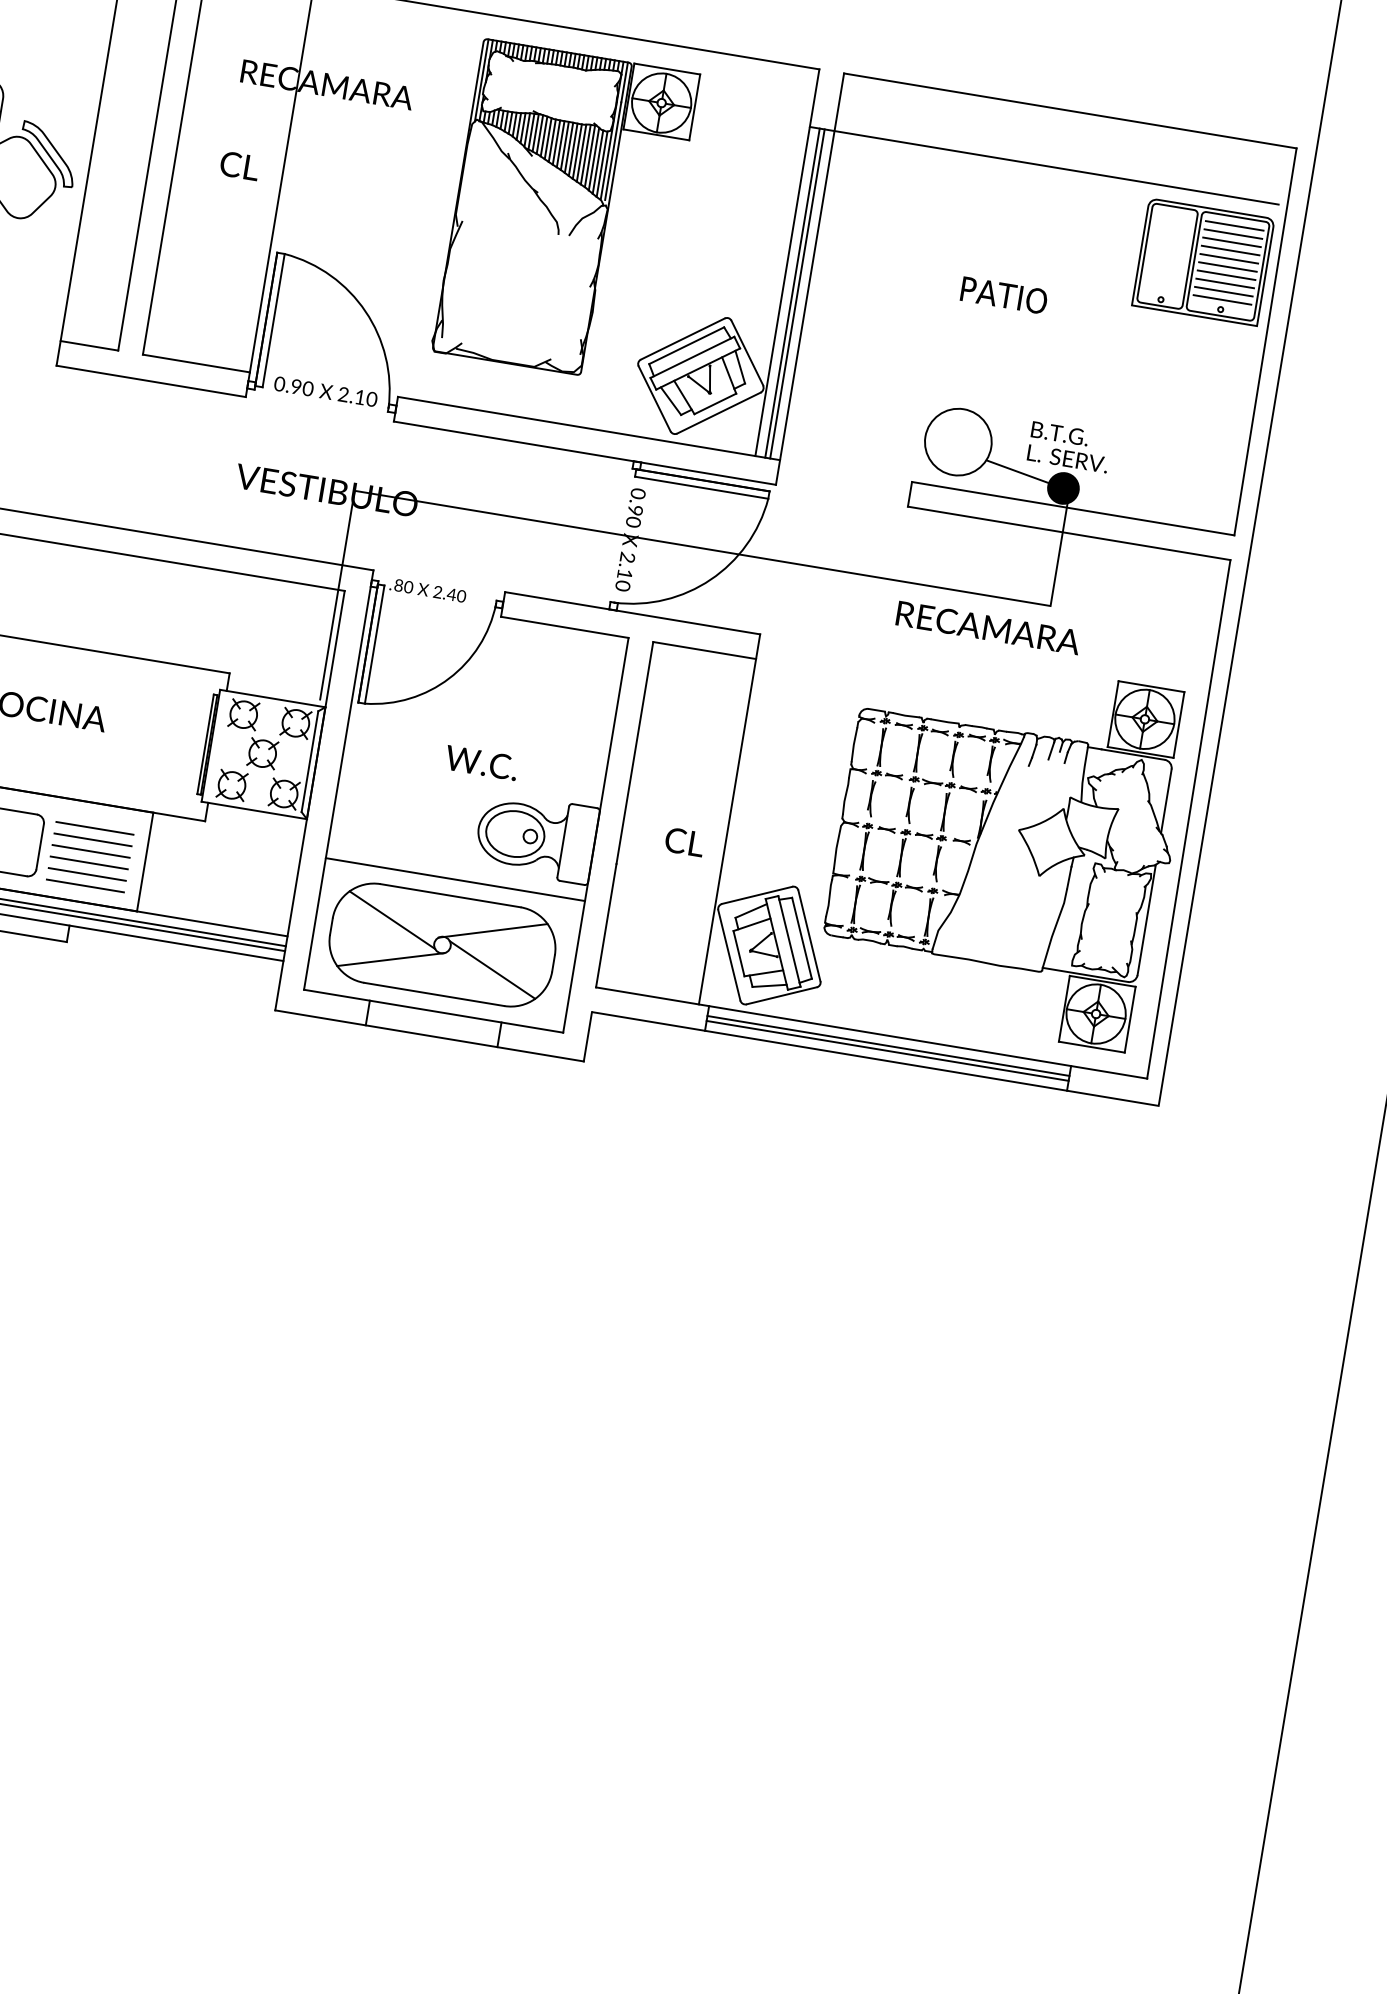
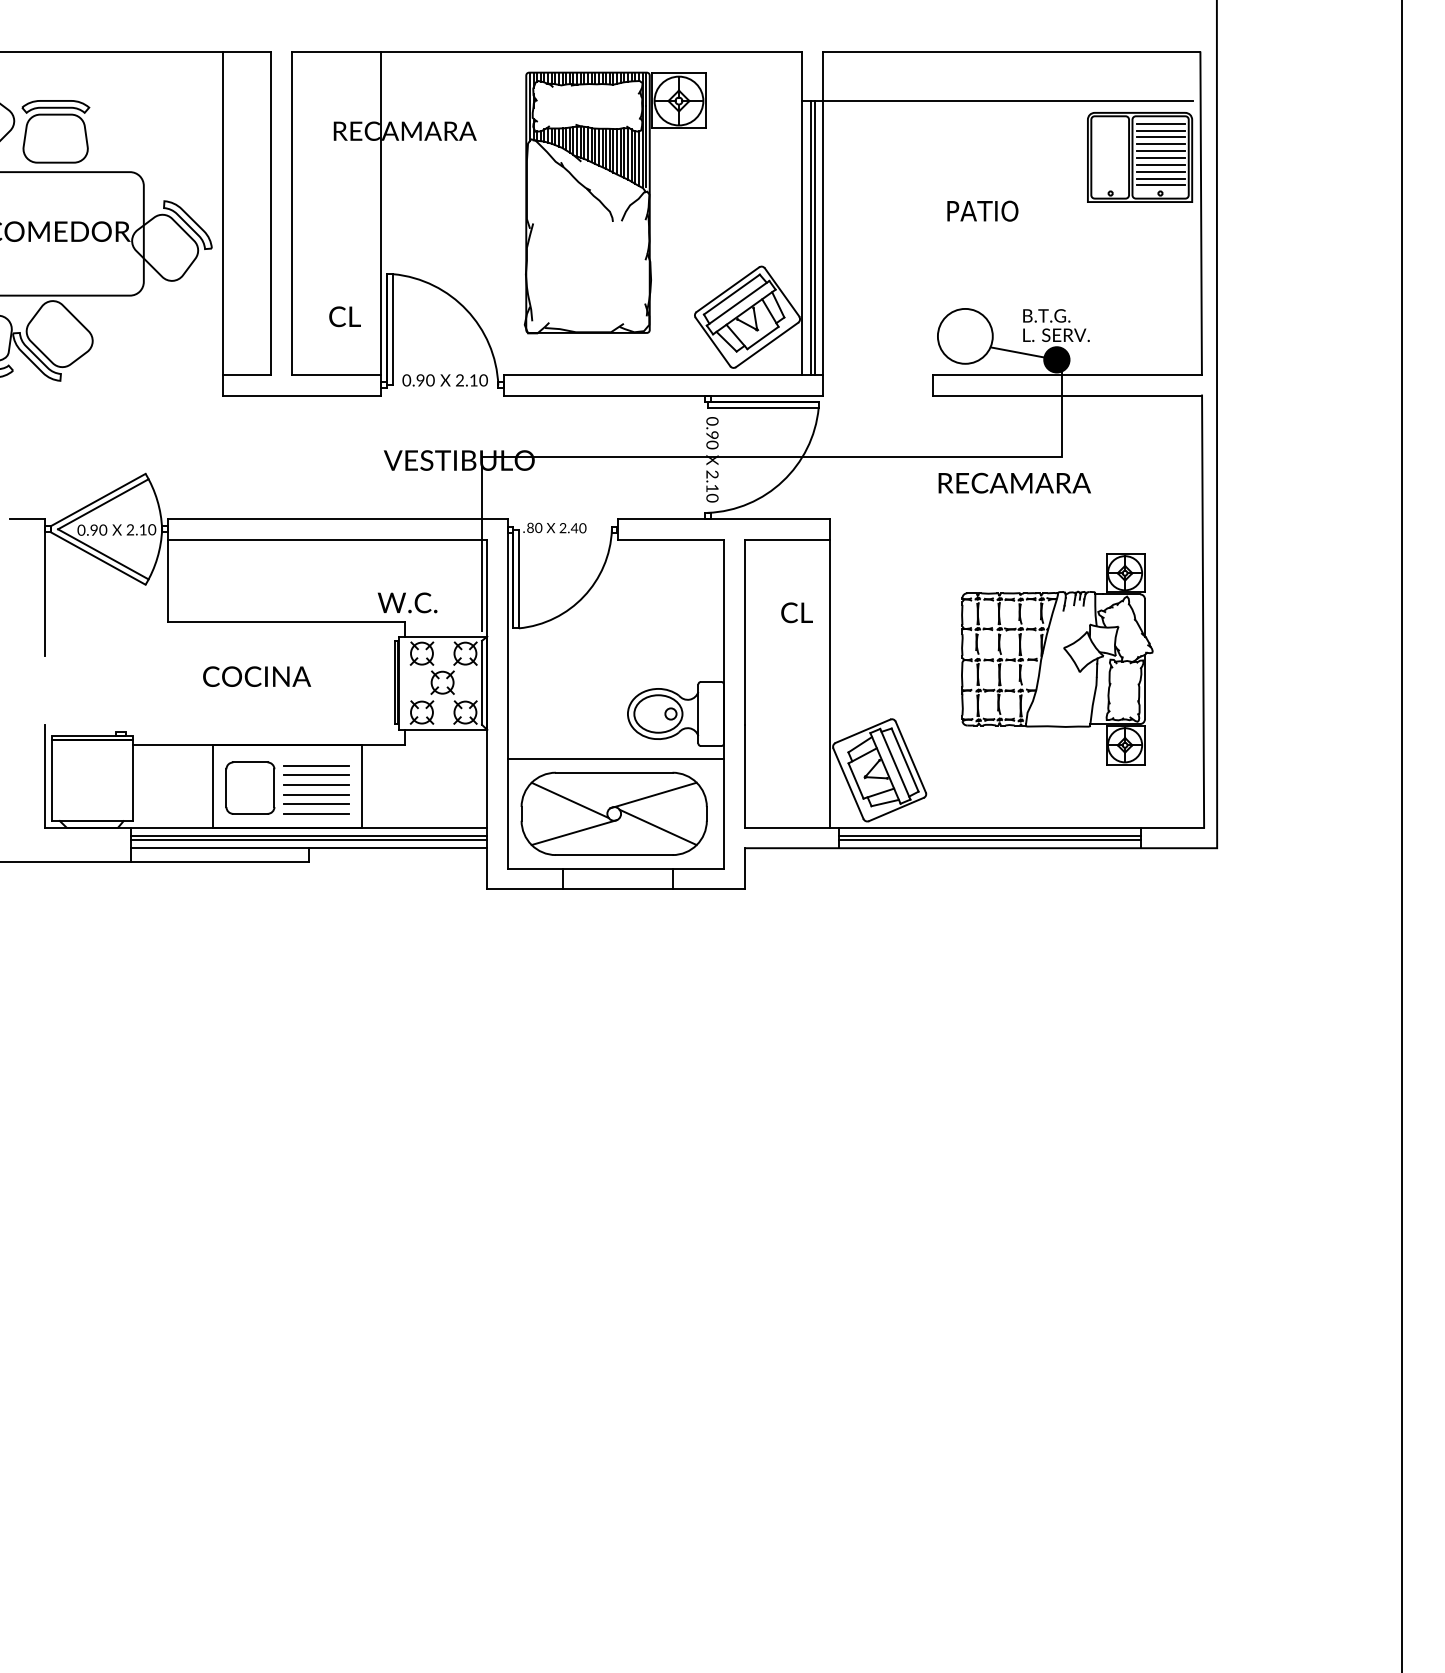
text: (239, 165) -> (344, 316), moved
text: (481, 762) -> (407, 602), moved
text: (684, 841) -> (796, 612), moved
part: (1004, 847) -> (1057, 659), size x0.7

